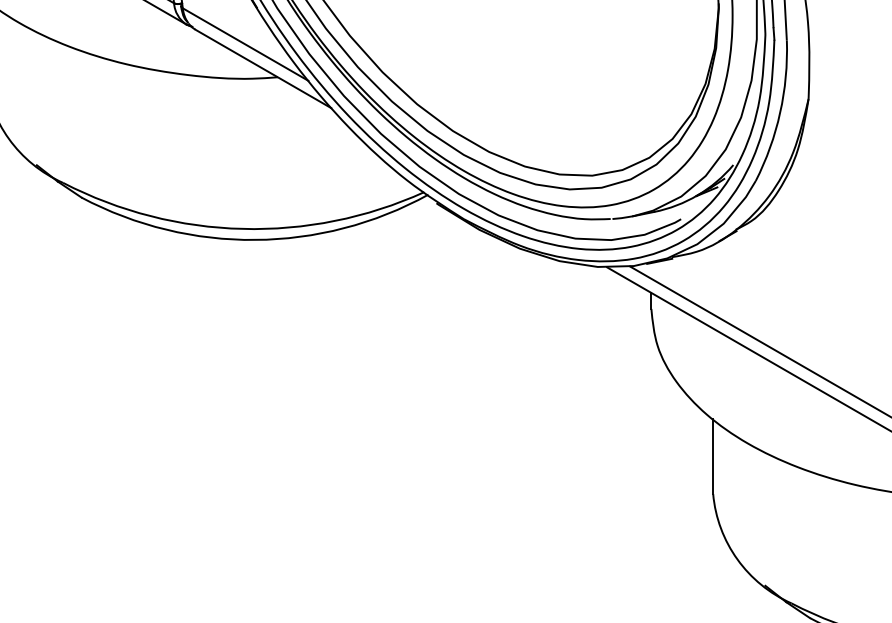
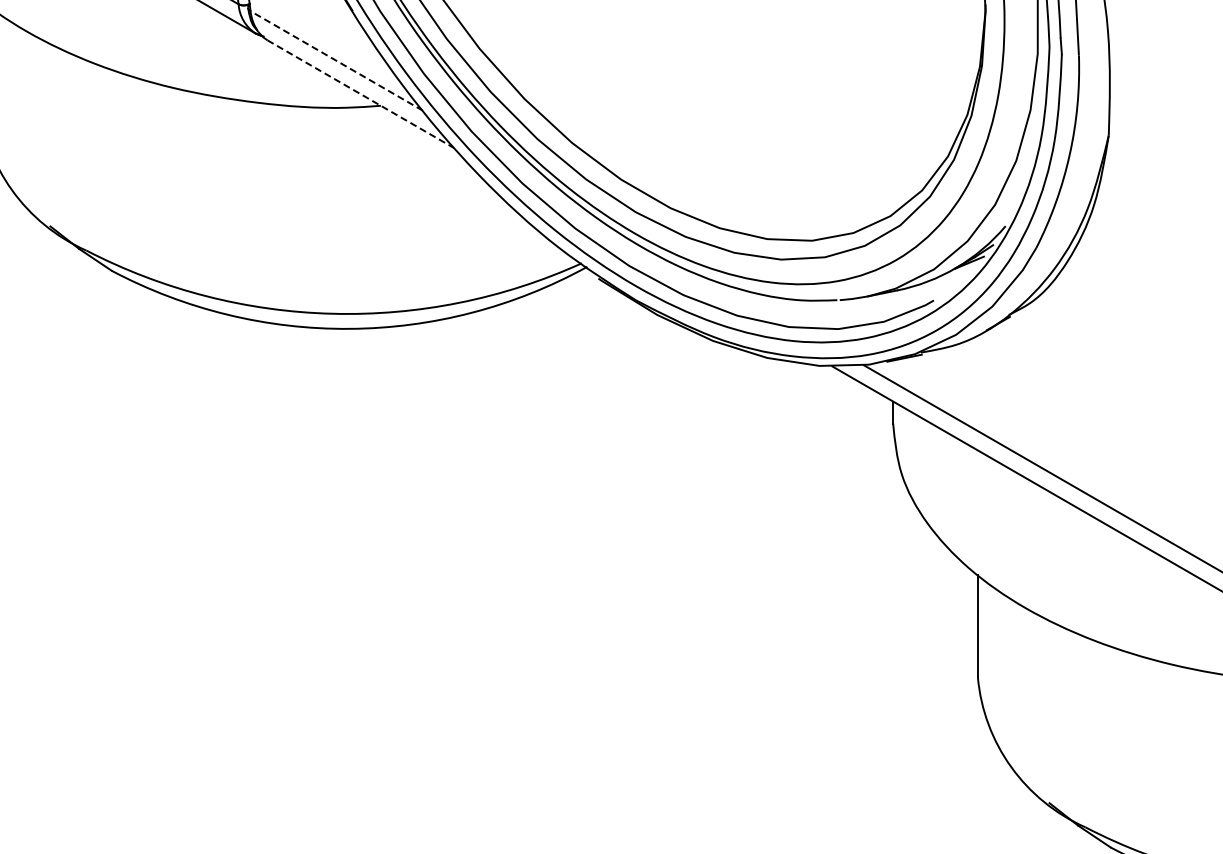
line: (245, 44) -> (336, 60), solid -> dashed
line: (262, 69) -> (360, 94), solid -> dashed

